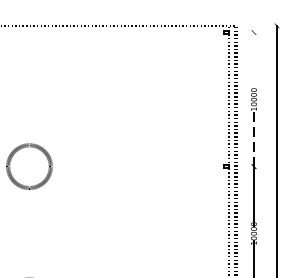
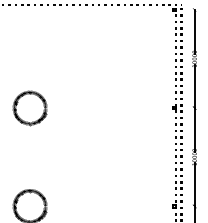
line: (253, 62) -> (194, 31), added
line: (253, 137) -> (194, 86), dashed -> solid

